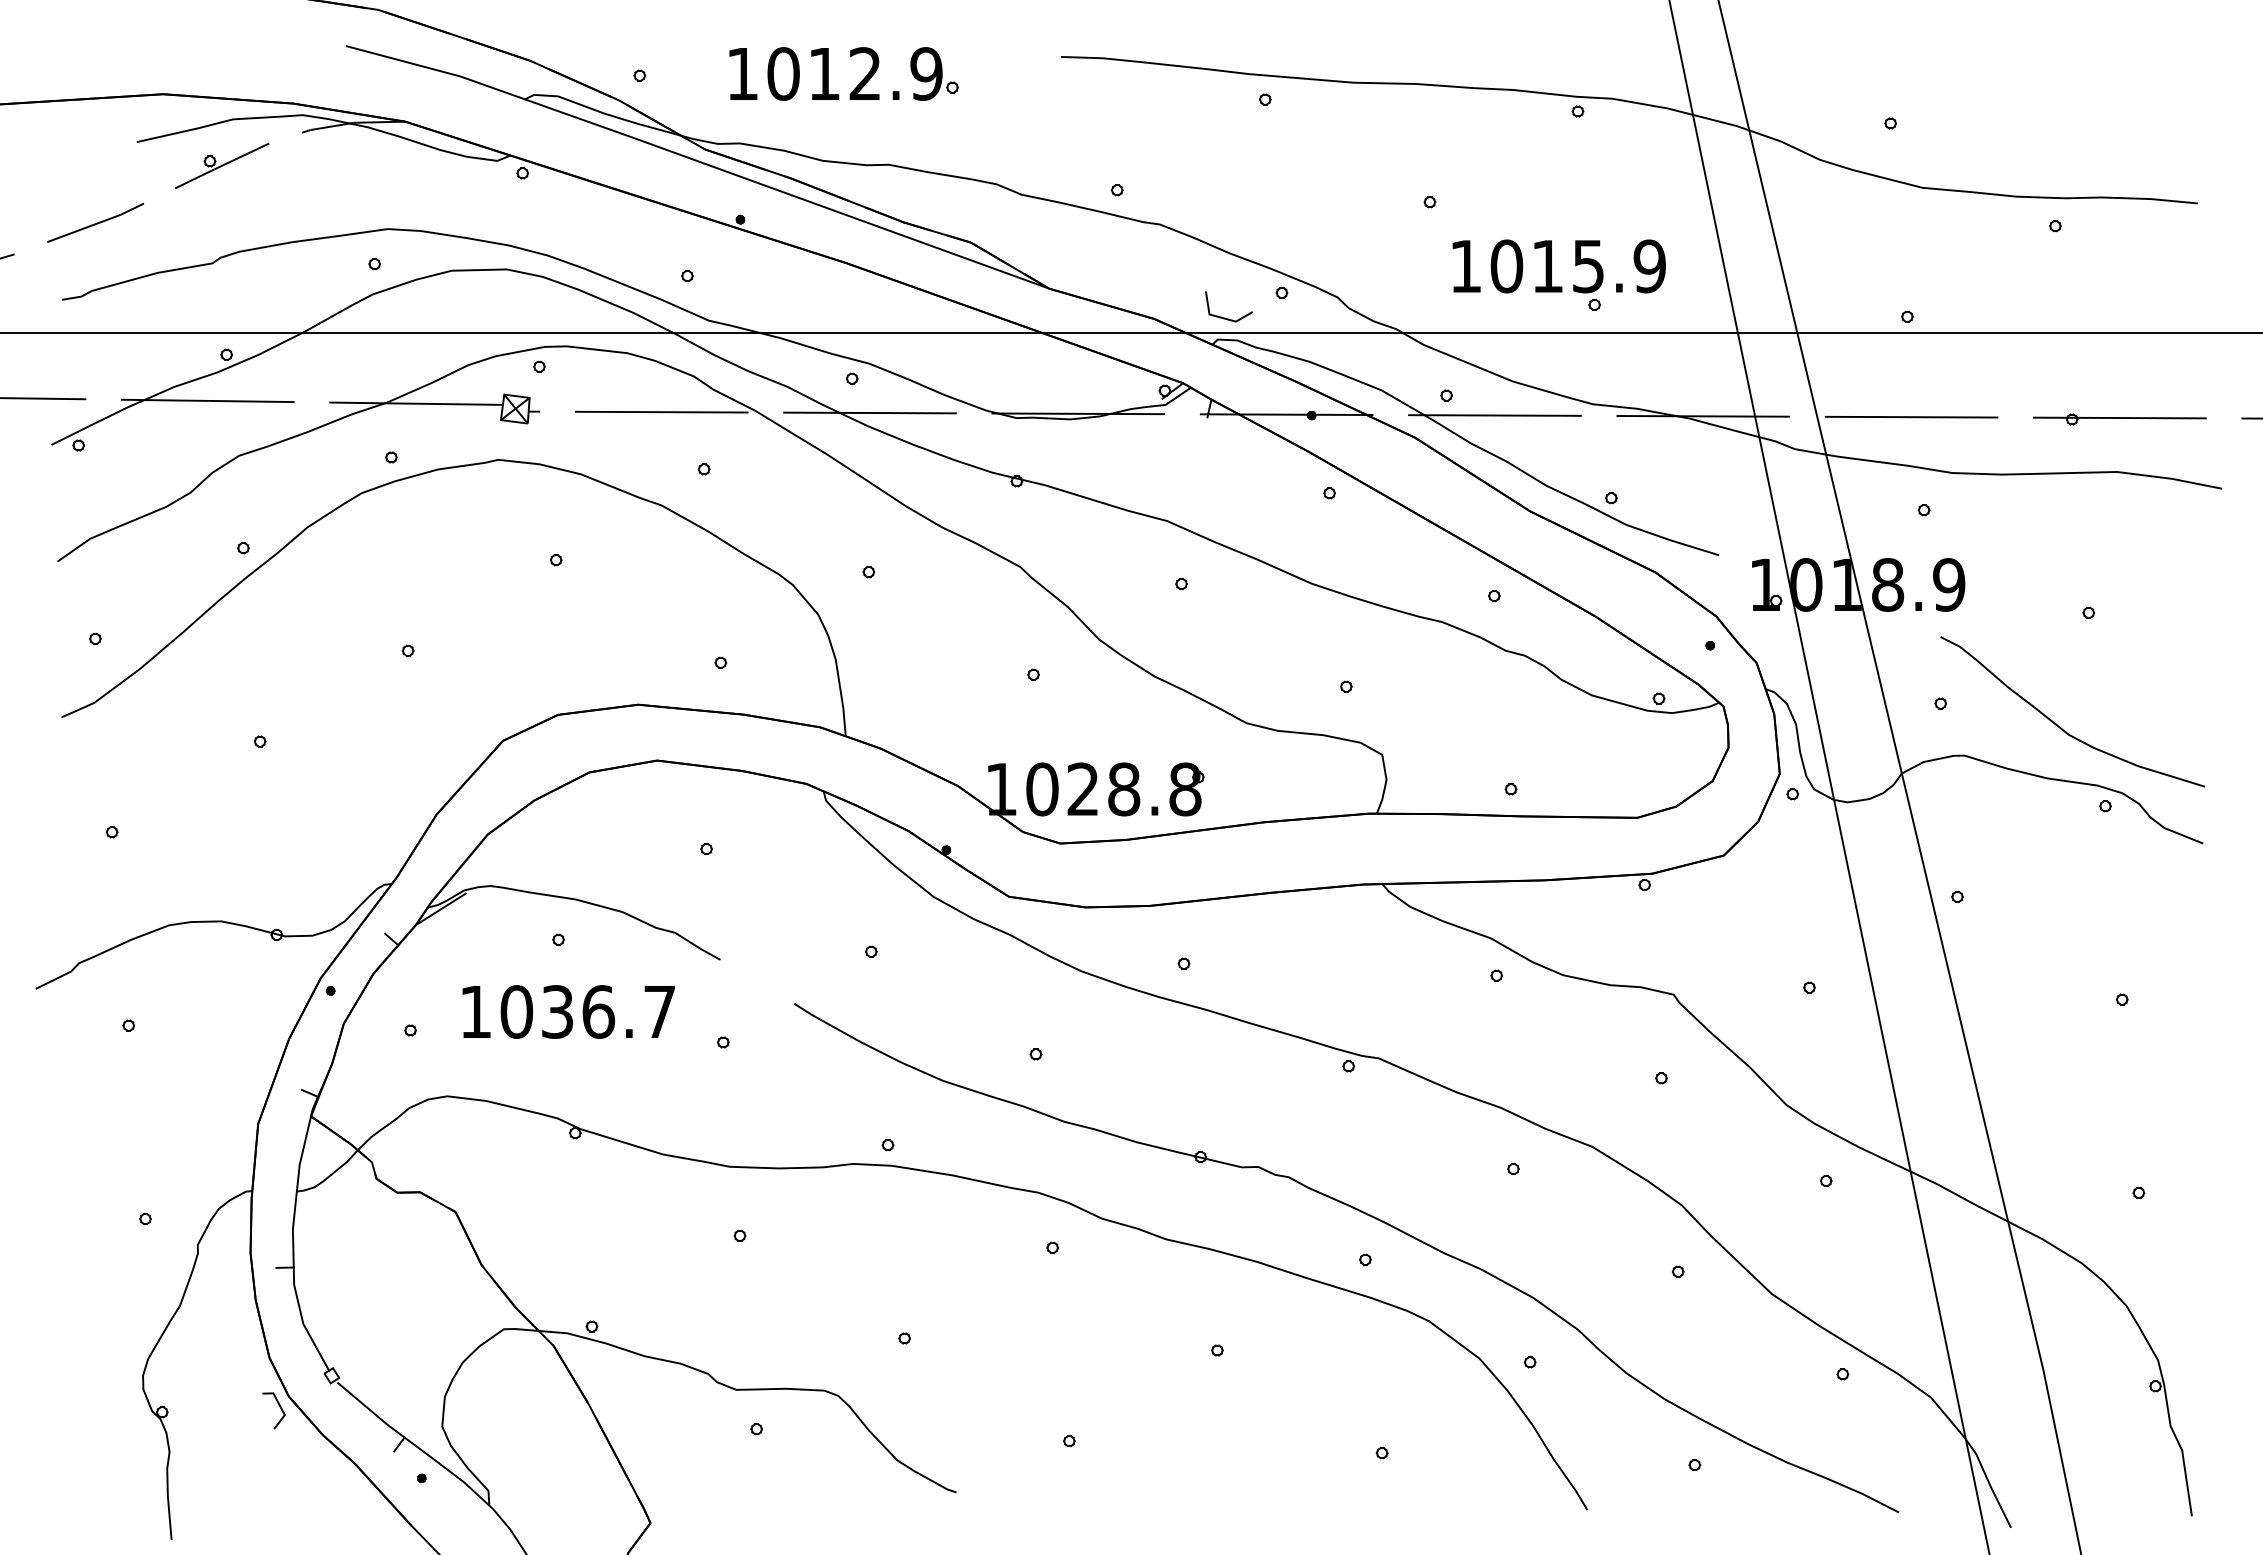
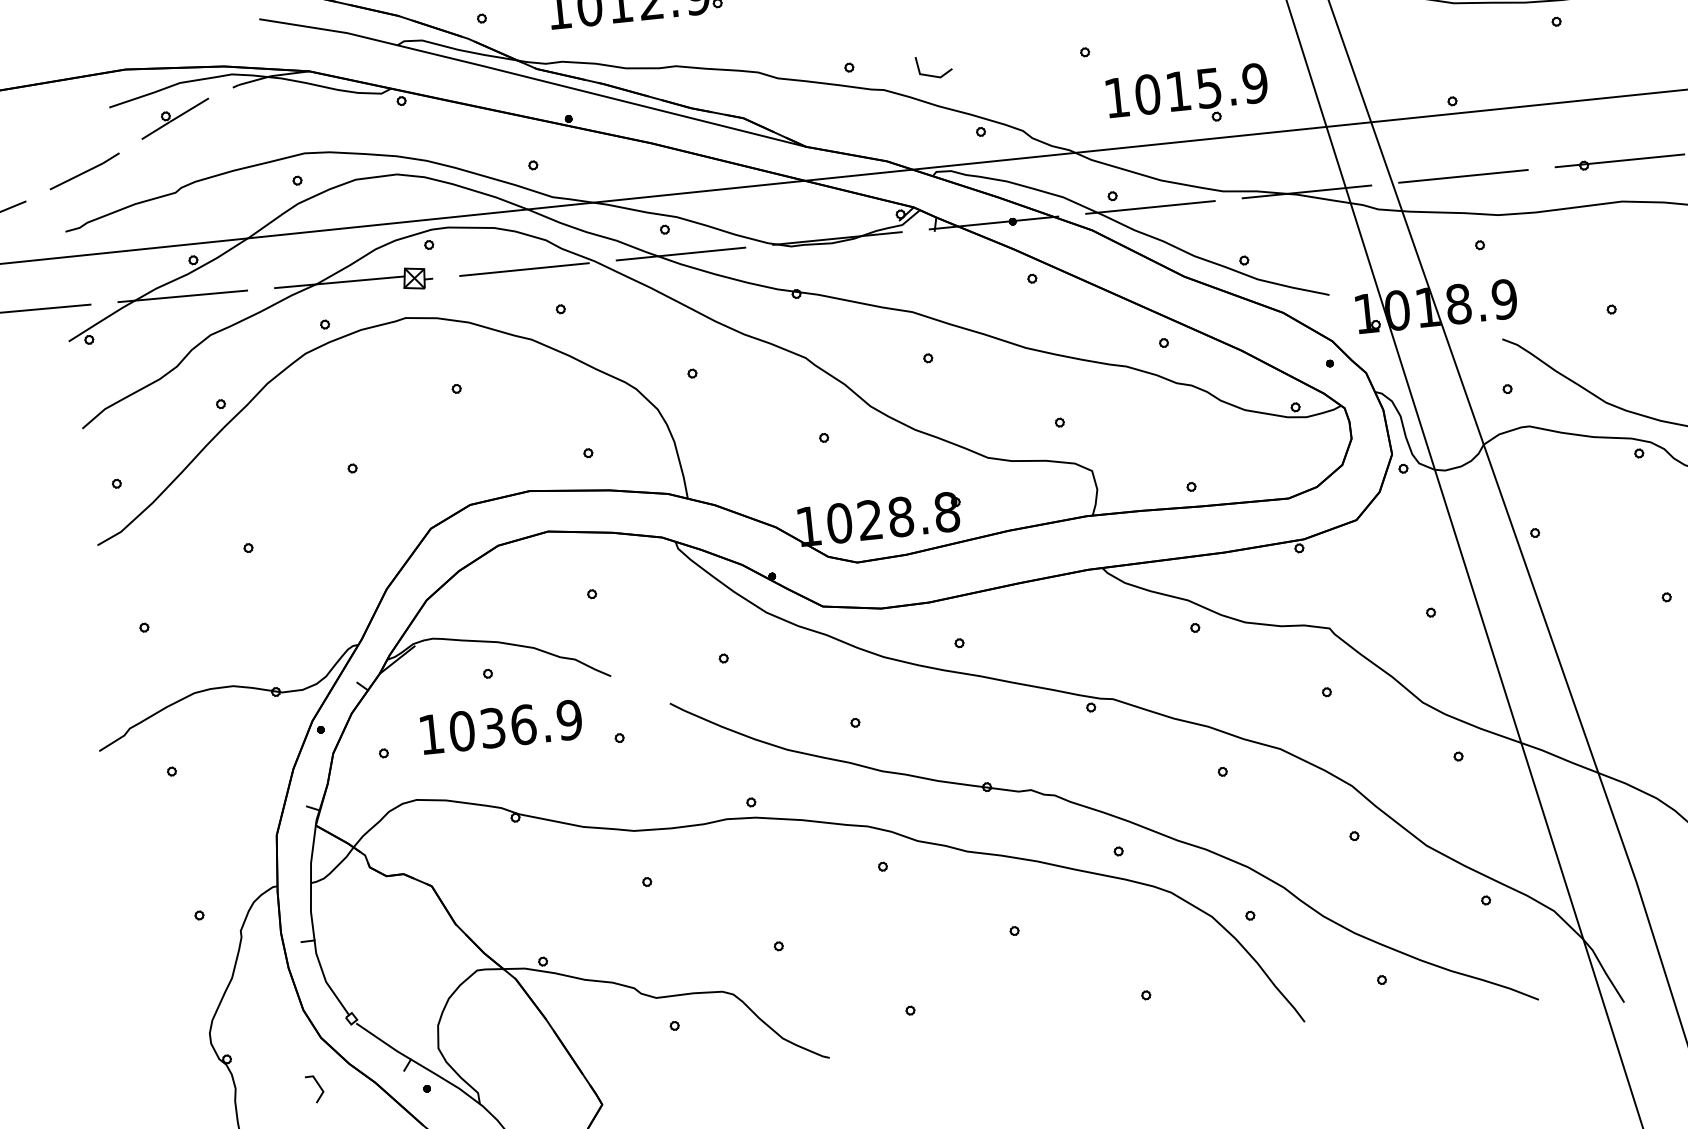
line: (1225, 317) -> (932, 75), moved
text: (659, 1011) -> (569, 719), 1036.7 -> 1036.9
line: (279, 1407) -> (318, 1086), moved

